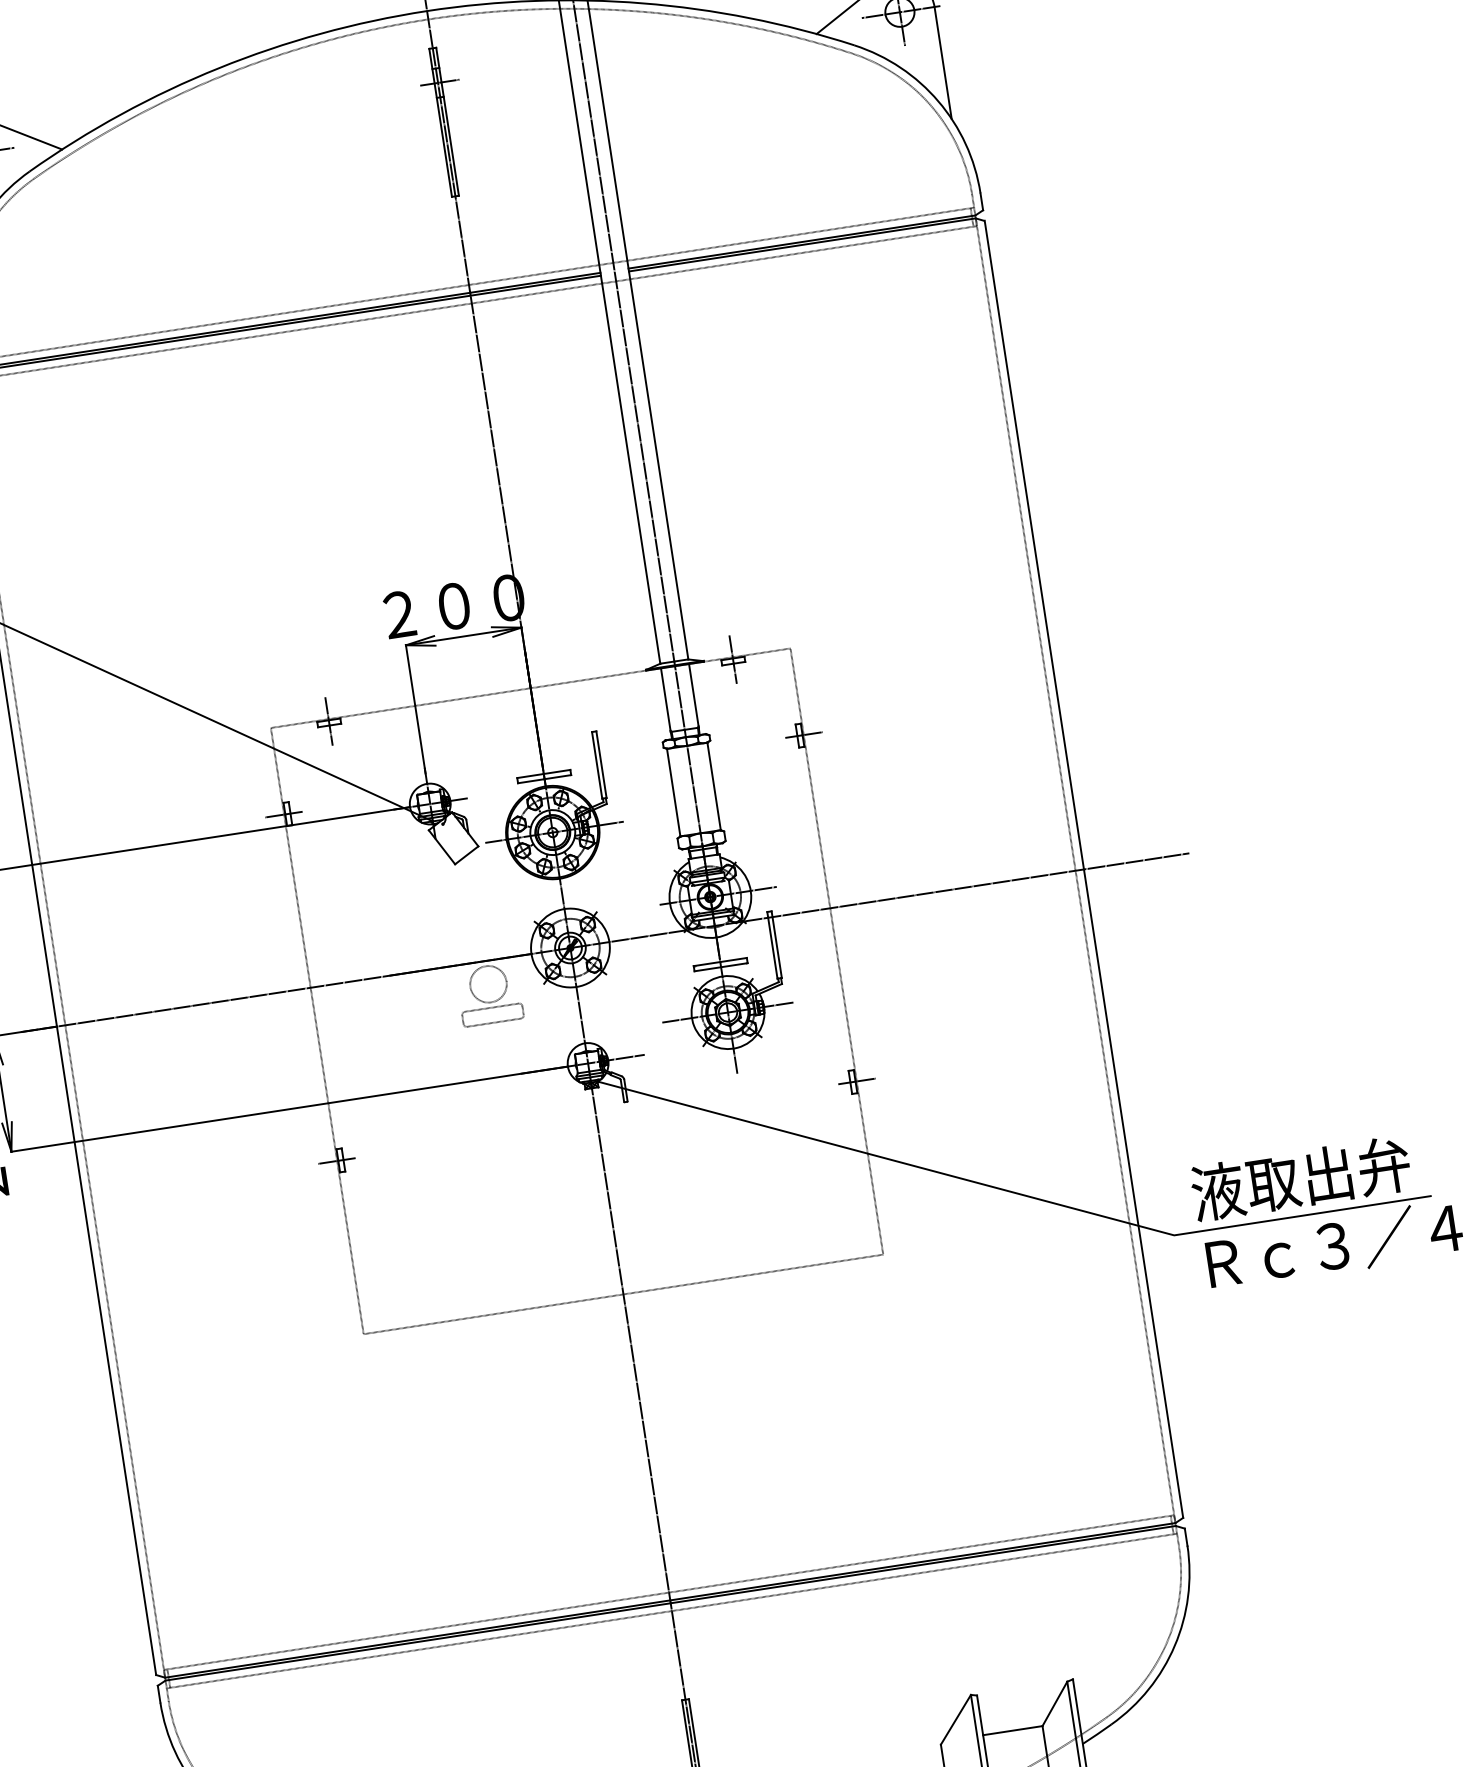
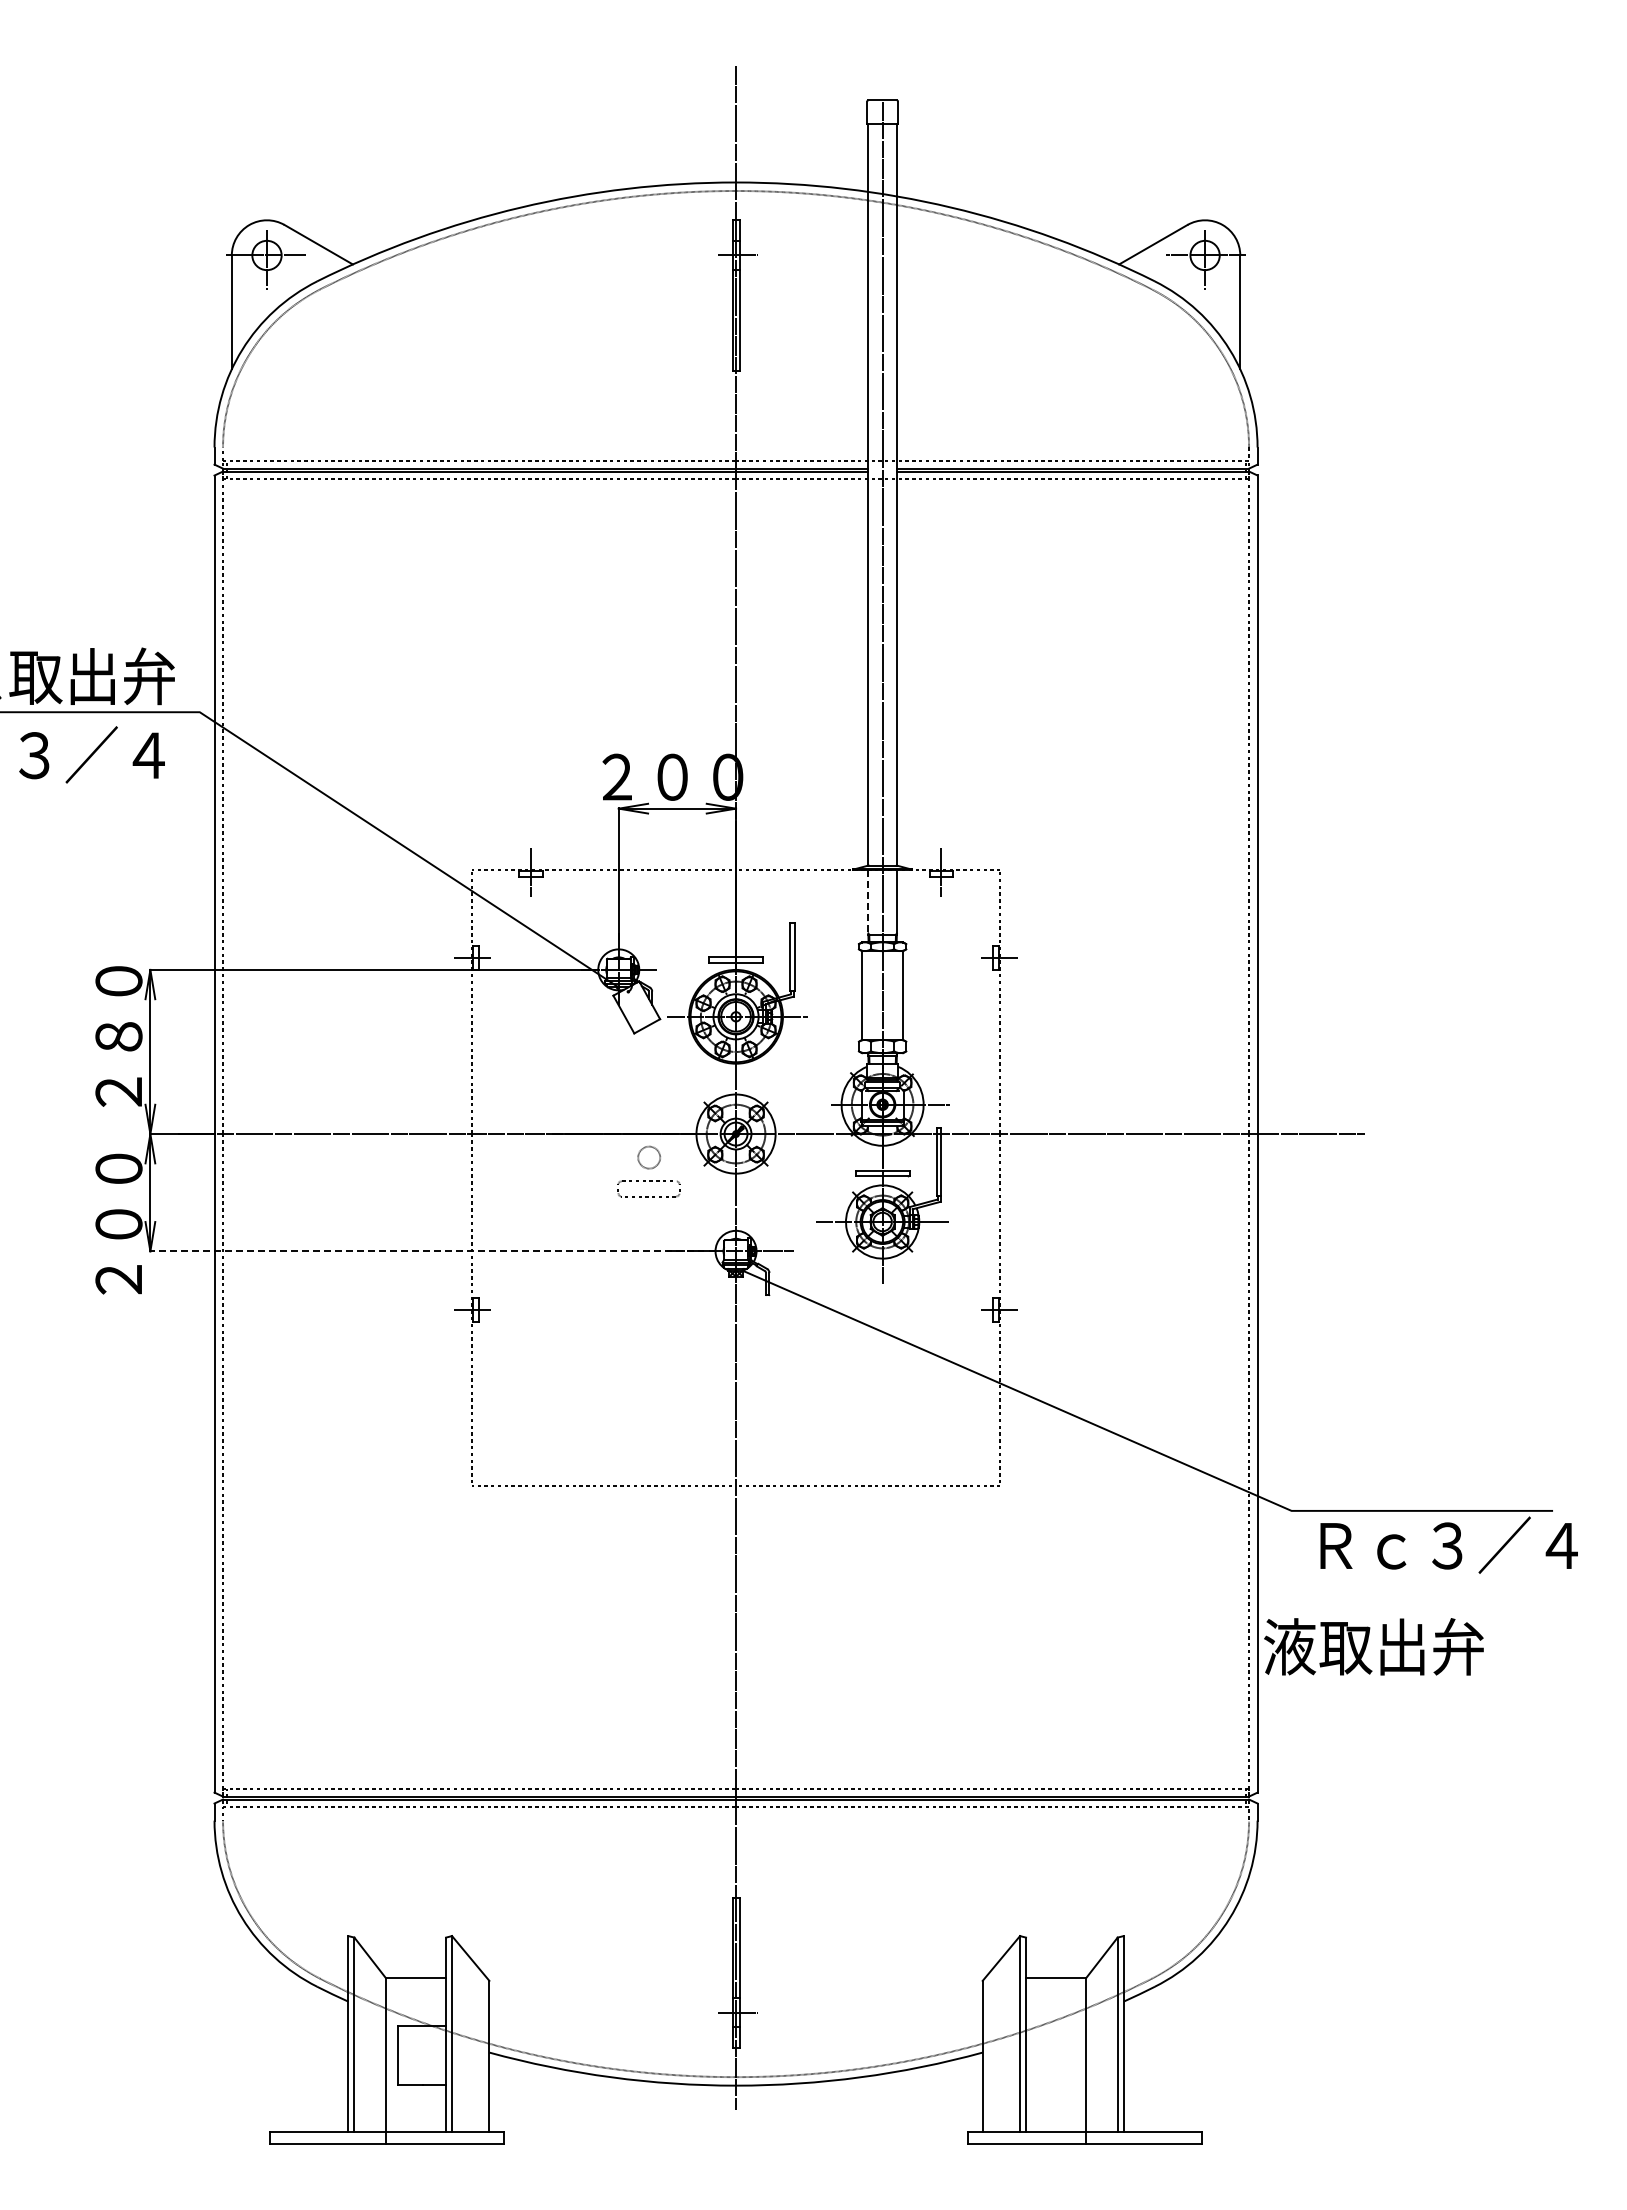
line: (666, 701) -> (868, 903), solid -> dashed
circle: (487, 984) -> (648, 1157), size x0.6
line: (289, 1109) -> (432, 1251), solid -> dashed
text: (1300, 1178) -> (1373, 1646), moved

